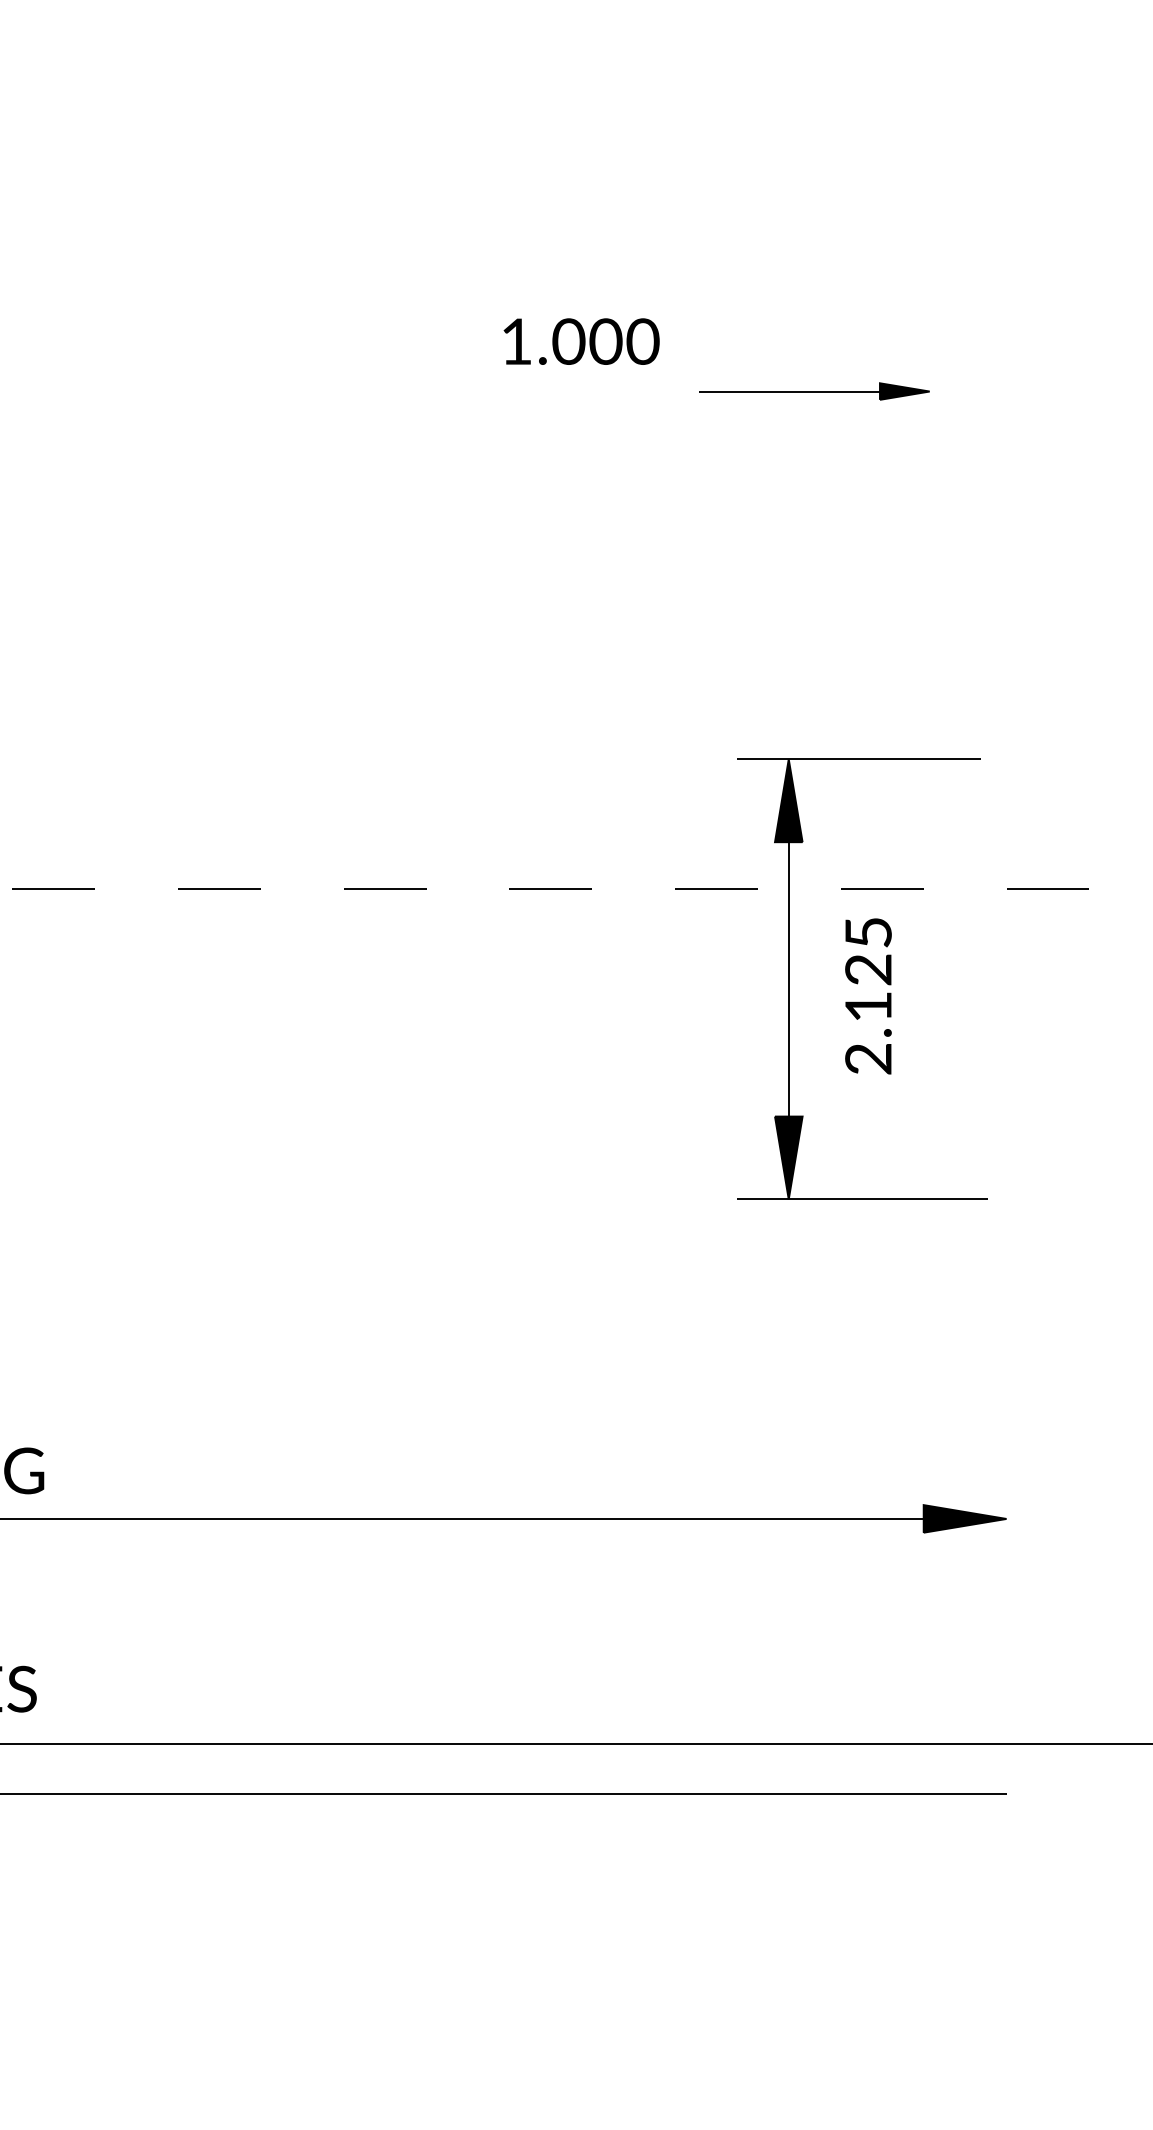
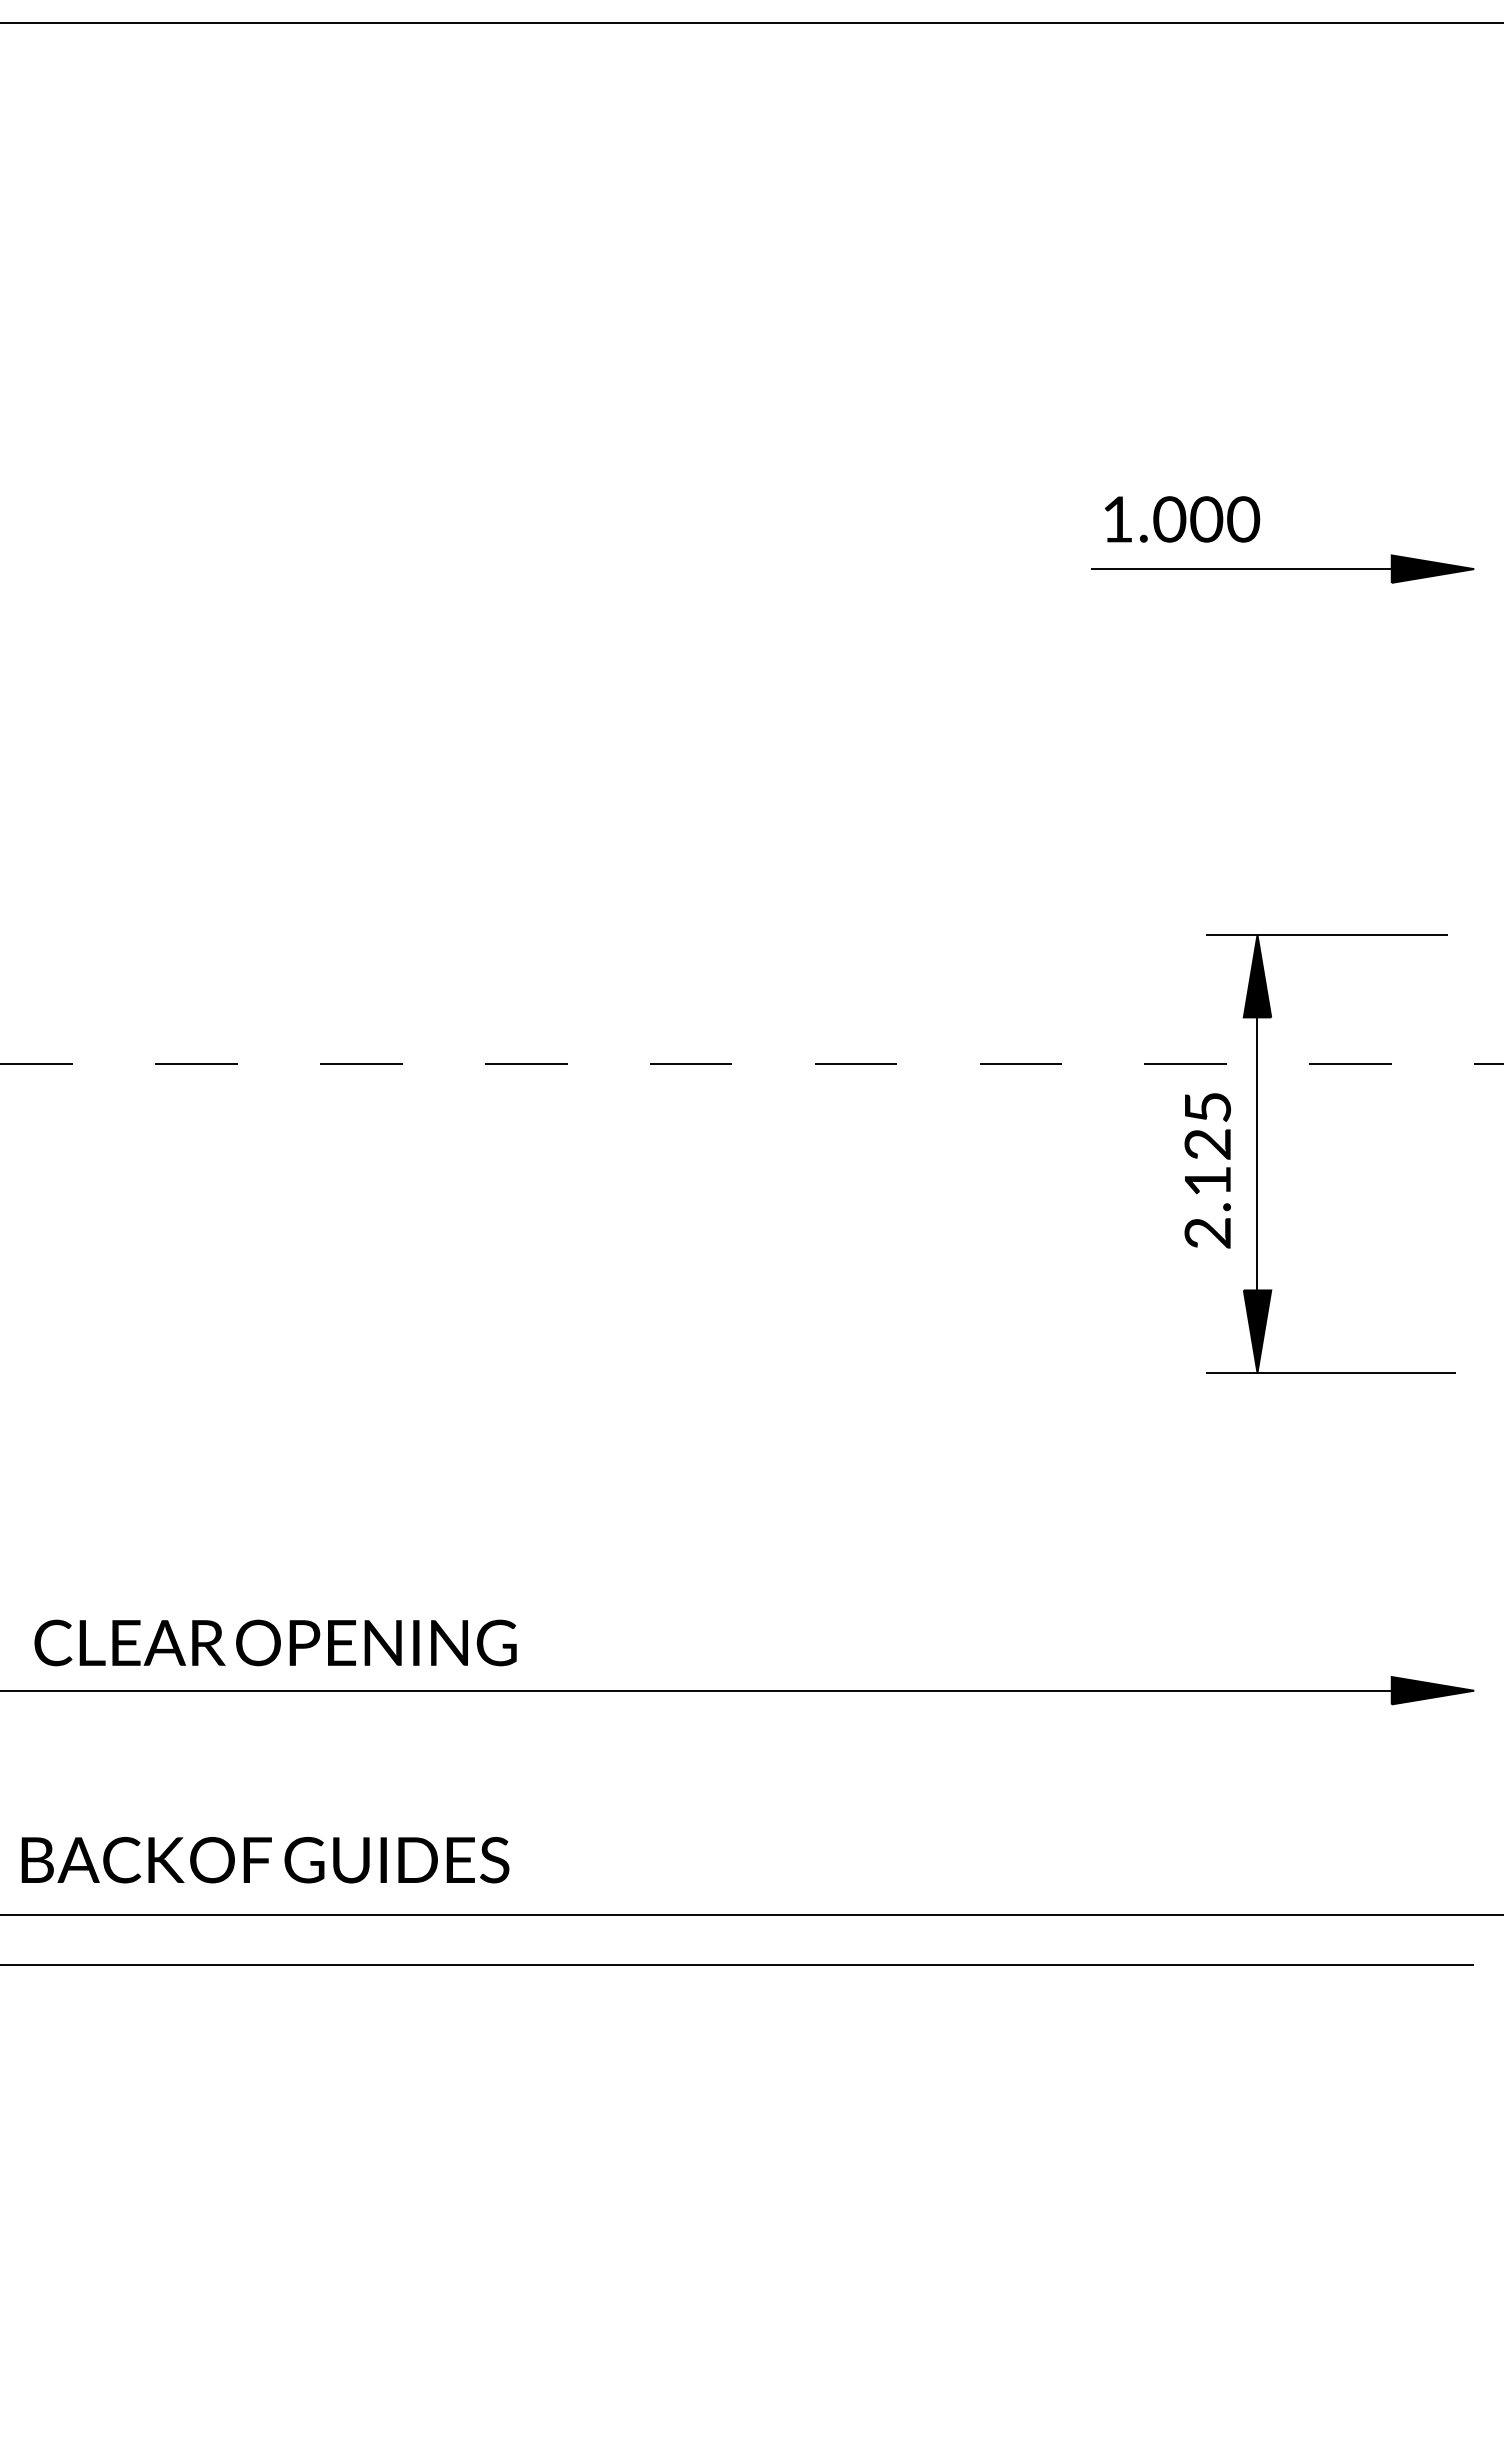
text: (581, 341) -> (1182, 519), moved
part: (813, 390) -> (1282, 568), size x1.67
text: (868, 996) -> (1207, 1170), moved

